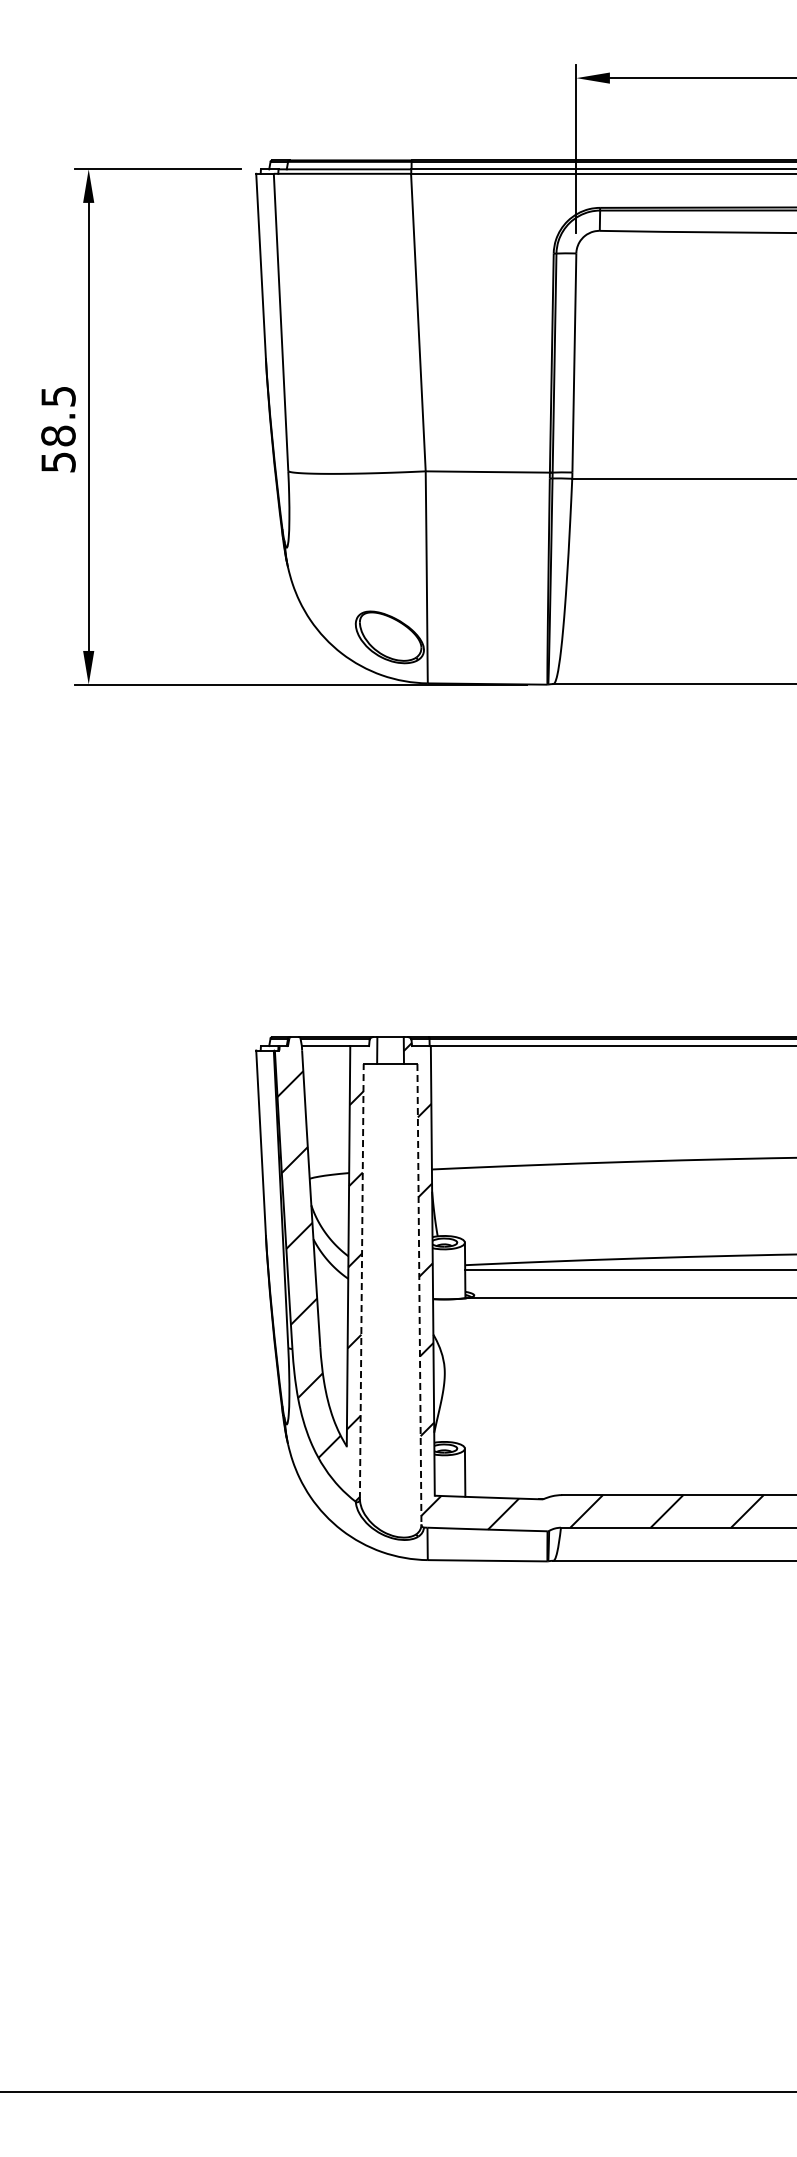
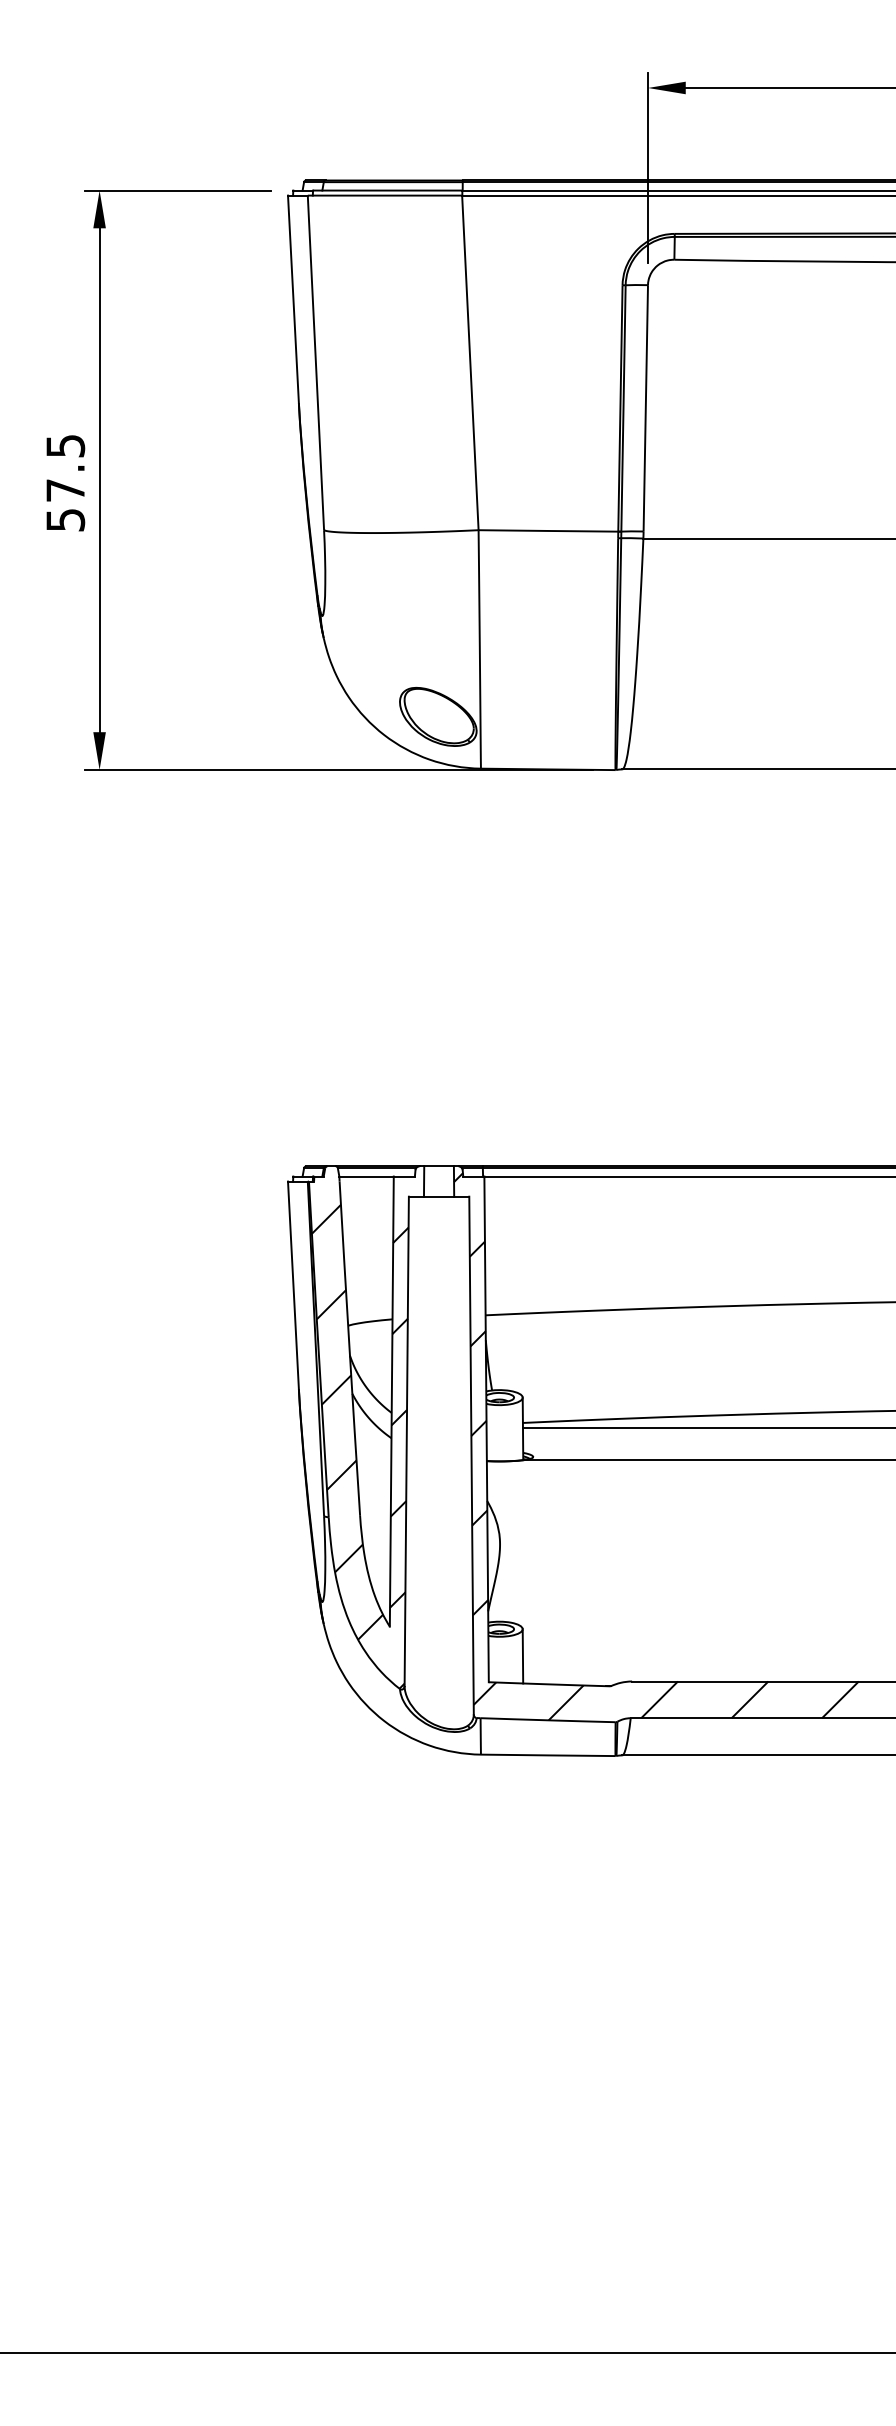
text: (58, 435) -> (65, 489), 58.5 -> 57.5
line: (361, 1281) -> (406, 1441), dashed -> solid
line: (419, 1294) -> (471, 1455), dashed -> solid

